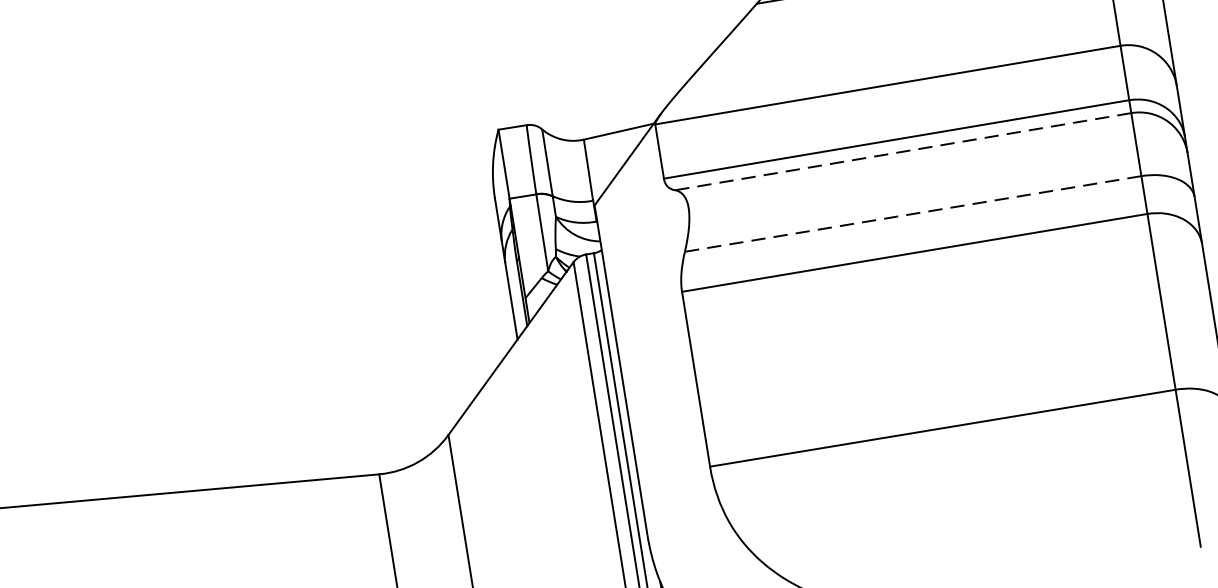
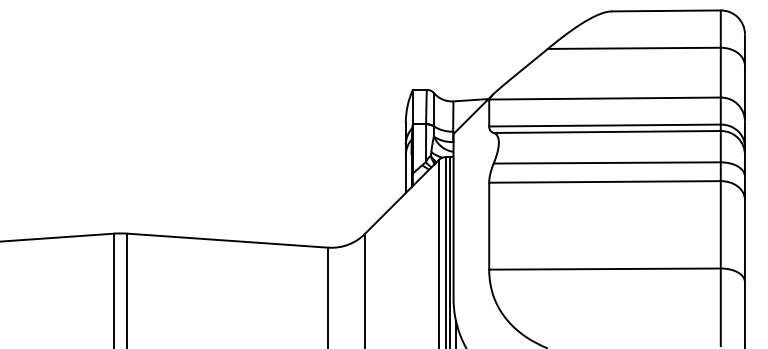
line: (903, 152) -> (607, 132), dashed -> solid
line: (913, 212) -> (607, 162), dashed -> solid

